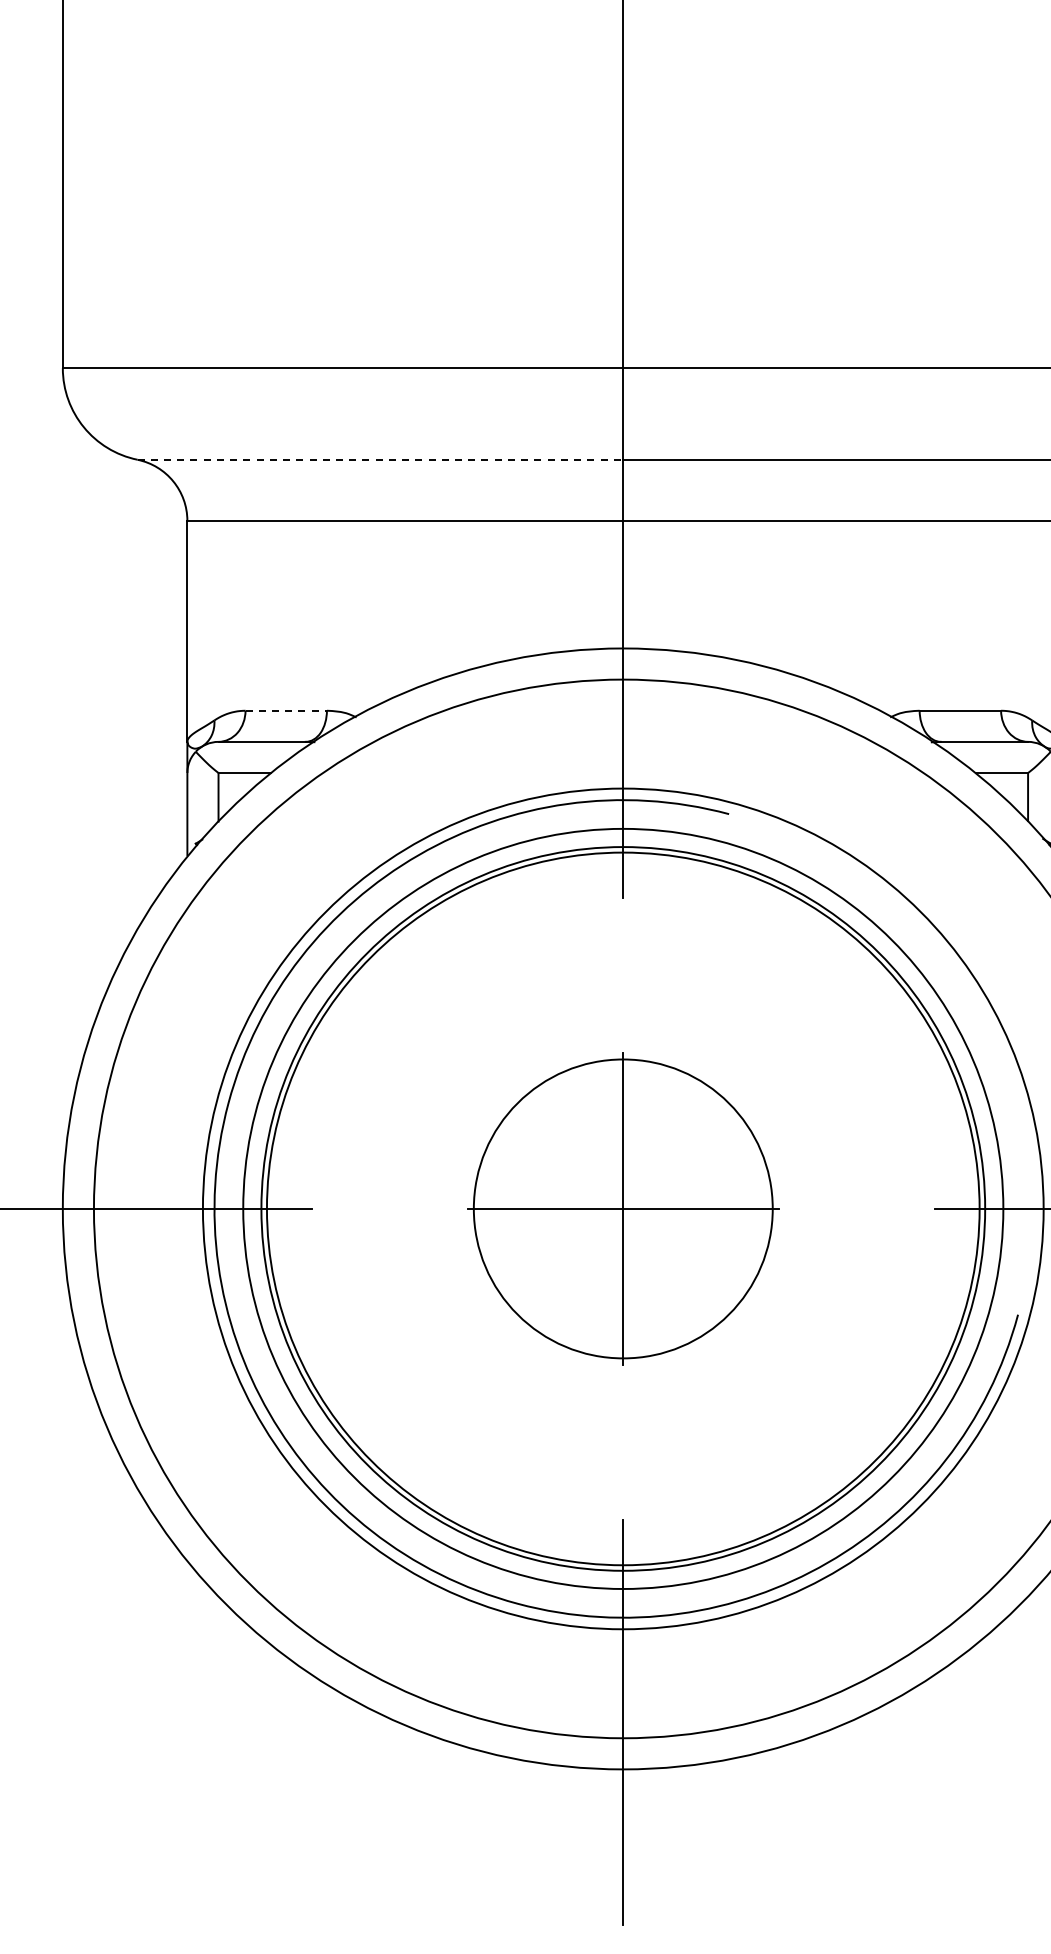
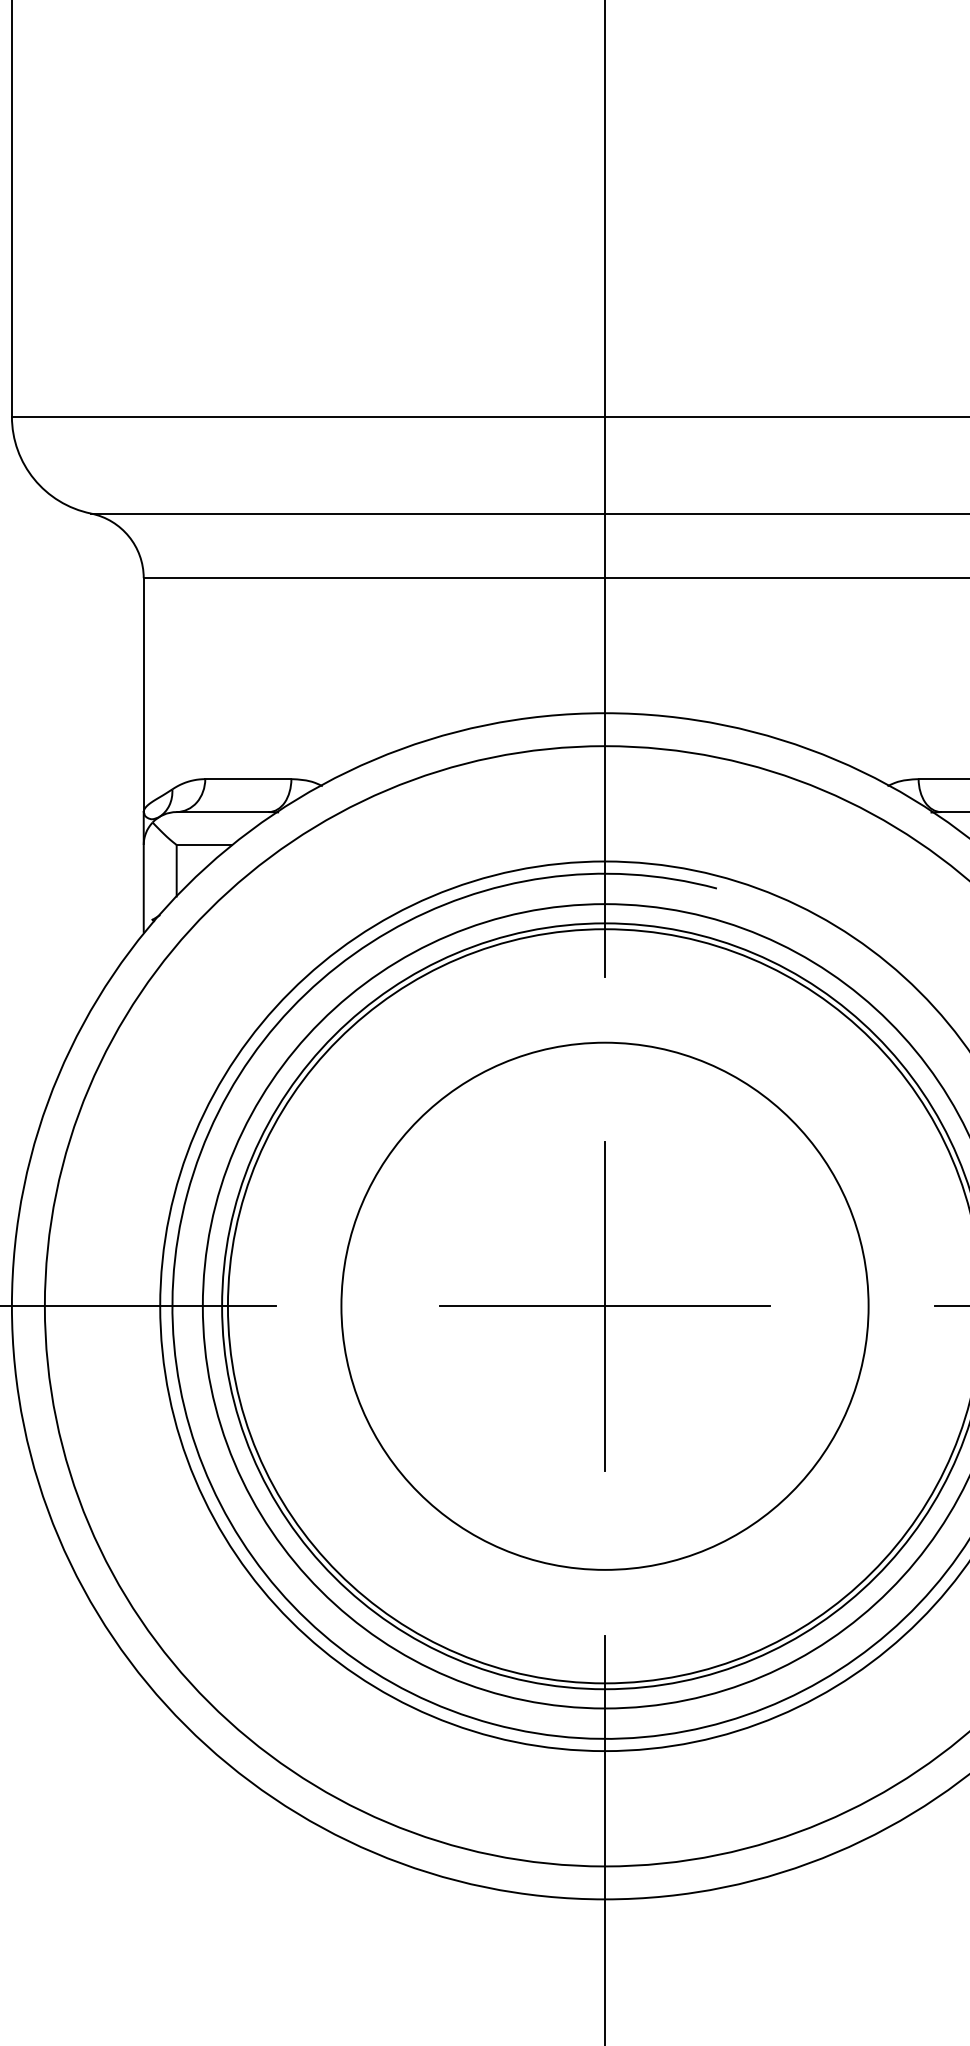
line: (380, 459) -> (348, 513), dashed -> solid
line: (286, 710) -> (248, 778), dashed -> solid
circle: (623, 1208) -> (605, 1305), size x1.67

